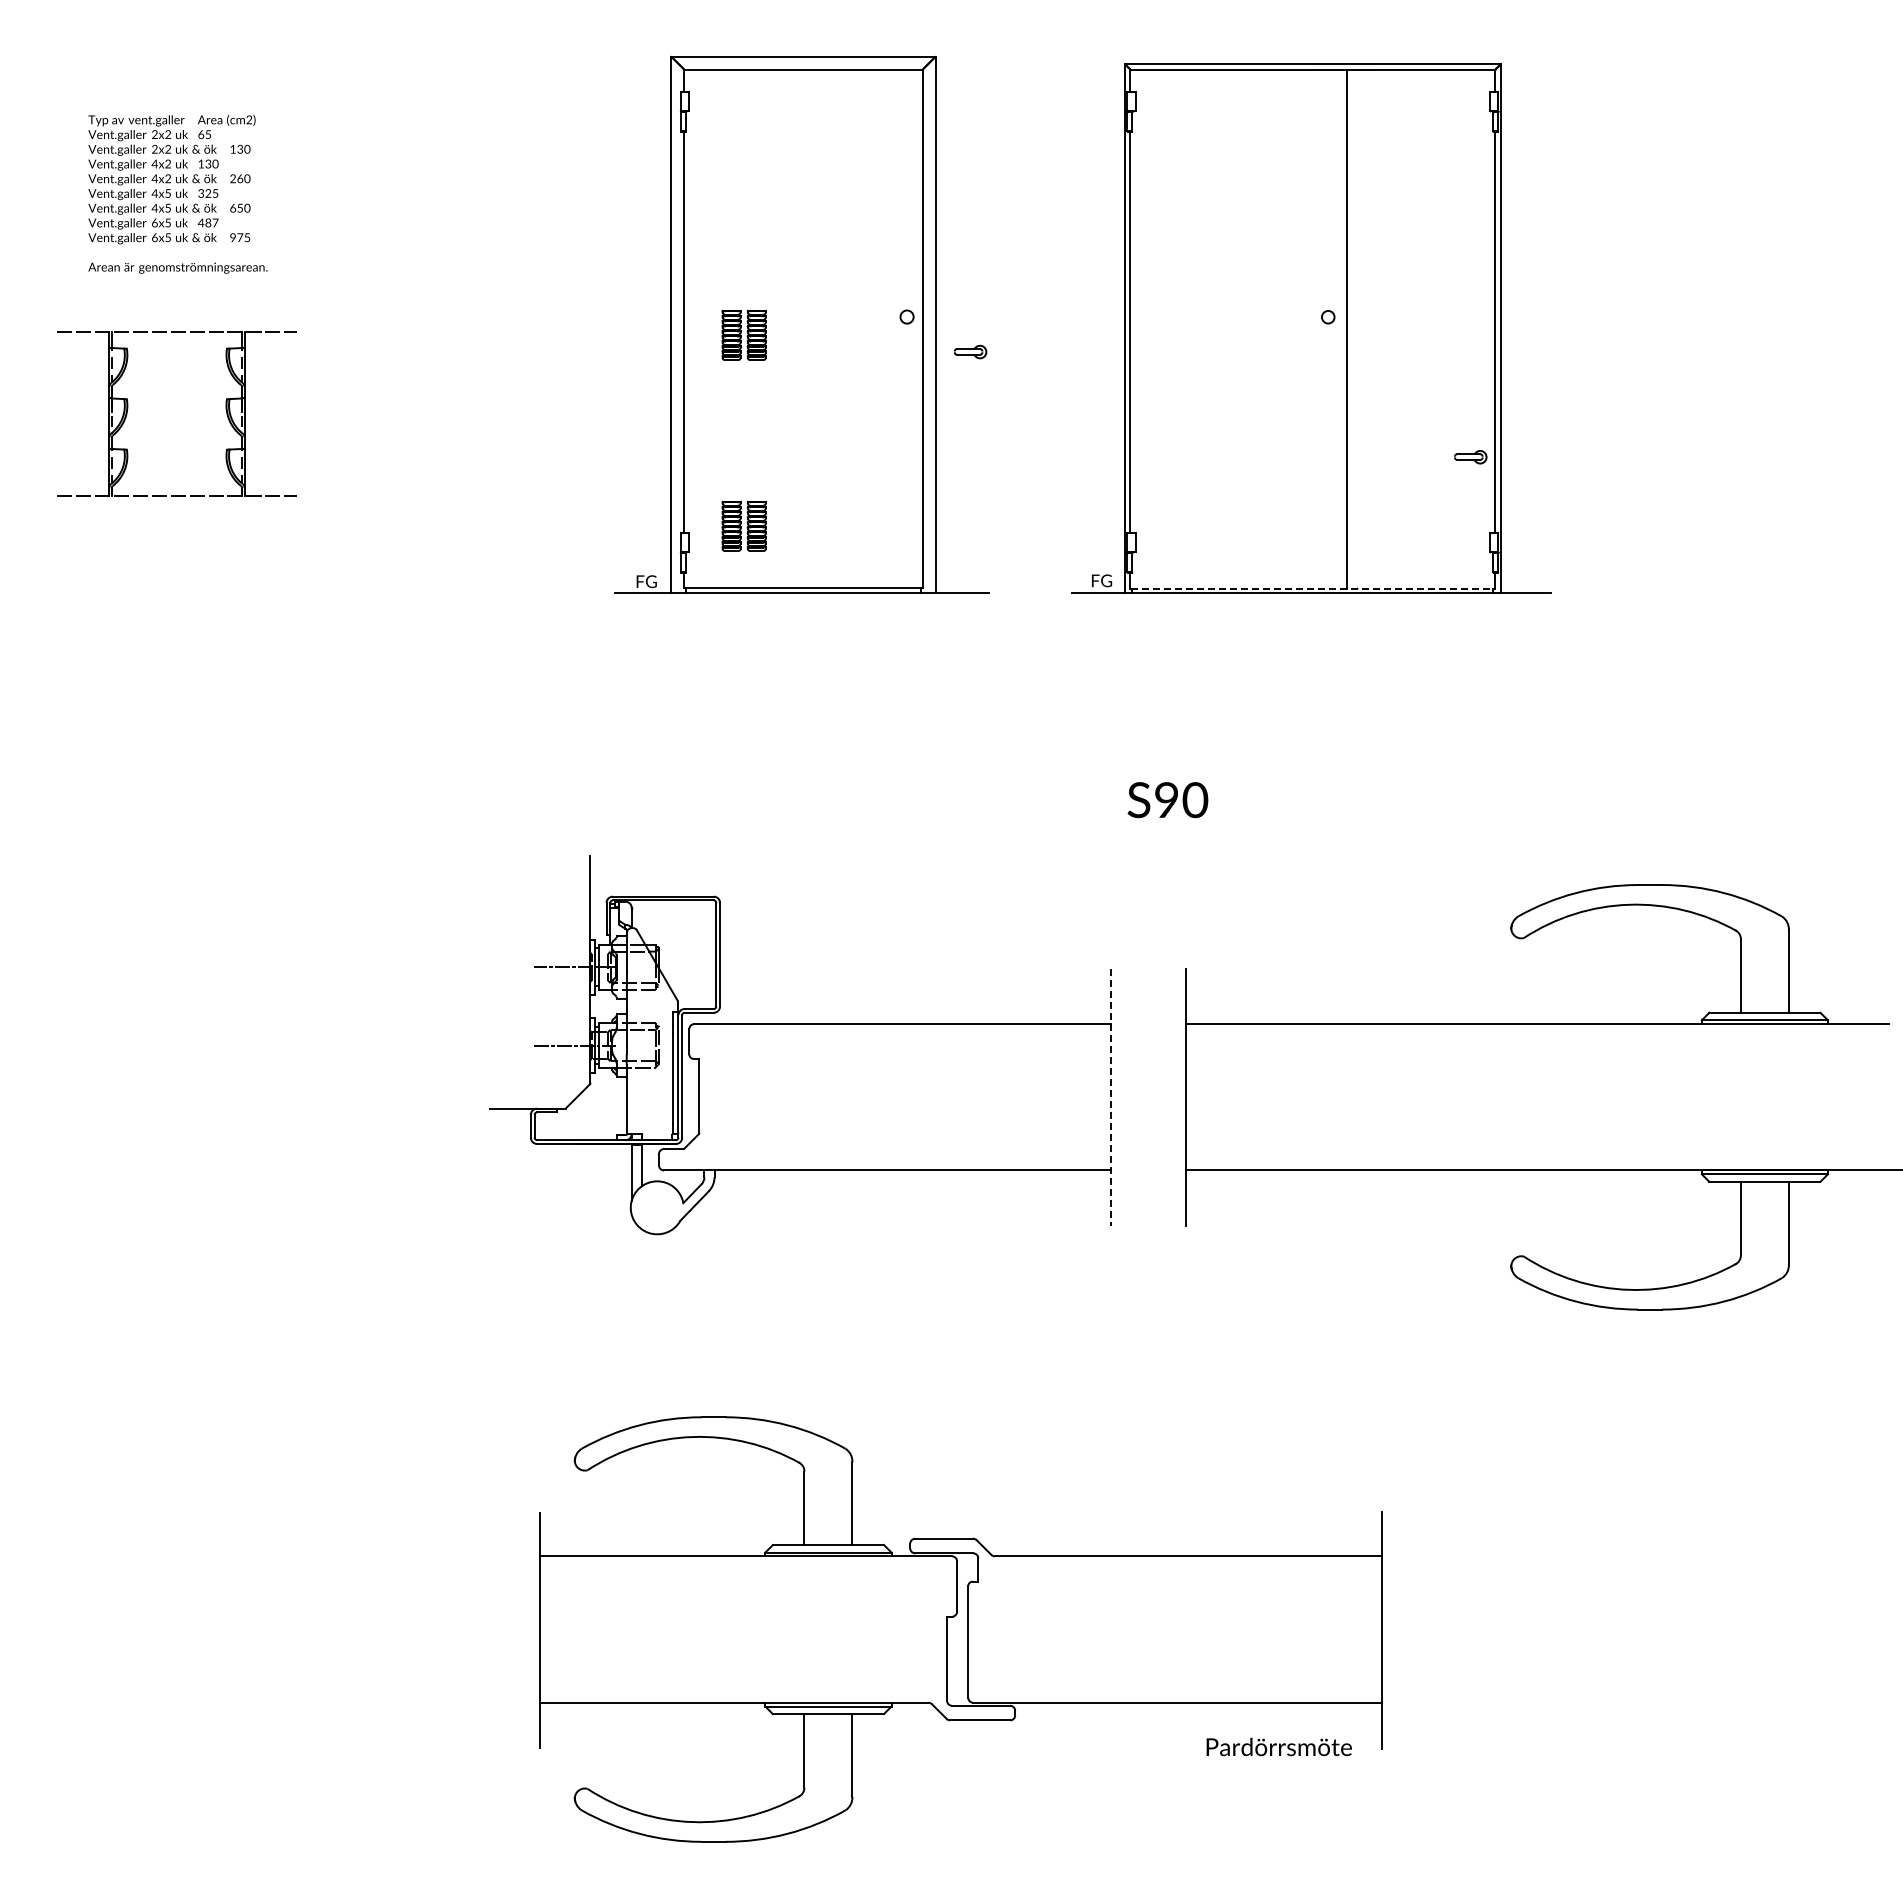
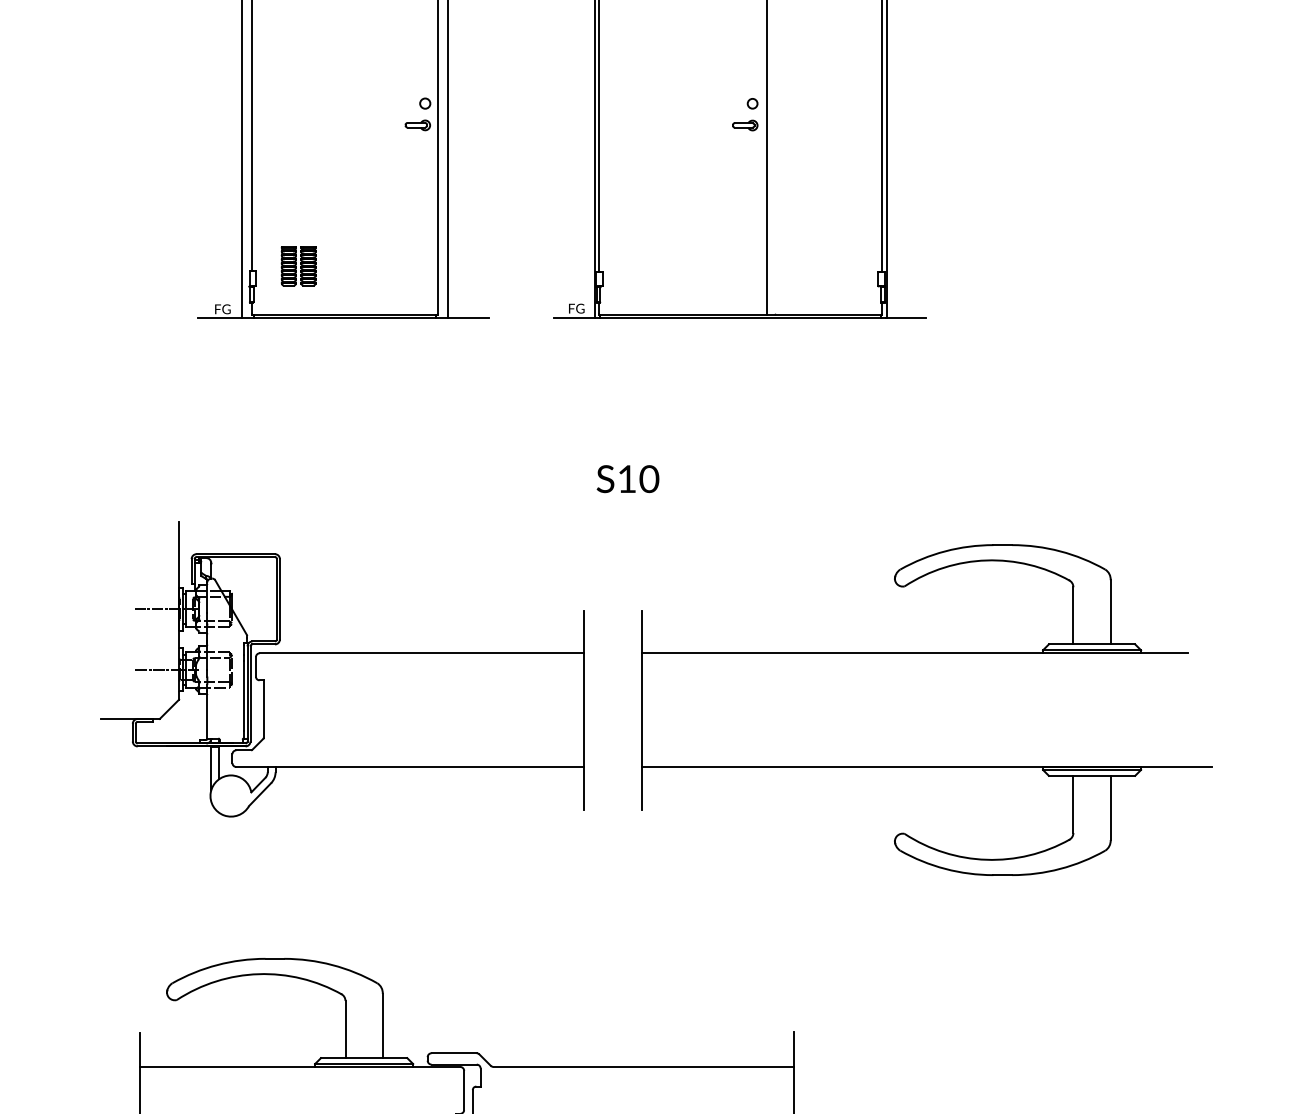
part: (743, 334) -> (298, 117), removed
part: (970, 351) -> (417, 124), moved
part: (1470, 457) -> (745, 125), moved
line: (1313, 588) -> (741, 314), dashed -> solid
text: (1166, 799) -> (626, 478), S90 -> S10
line: (1111, 1097) -> (584, 710), dashed -> solid

